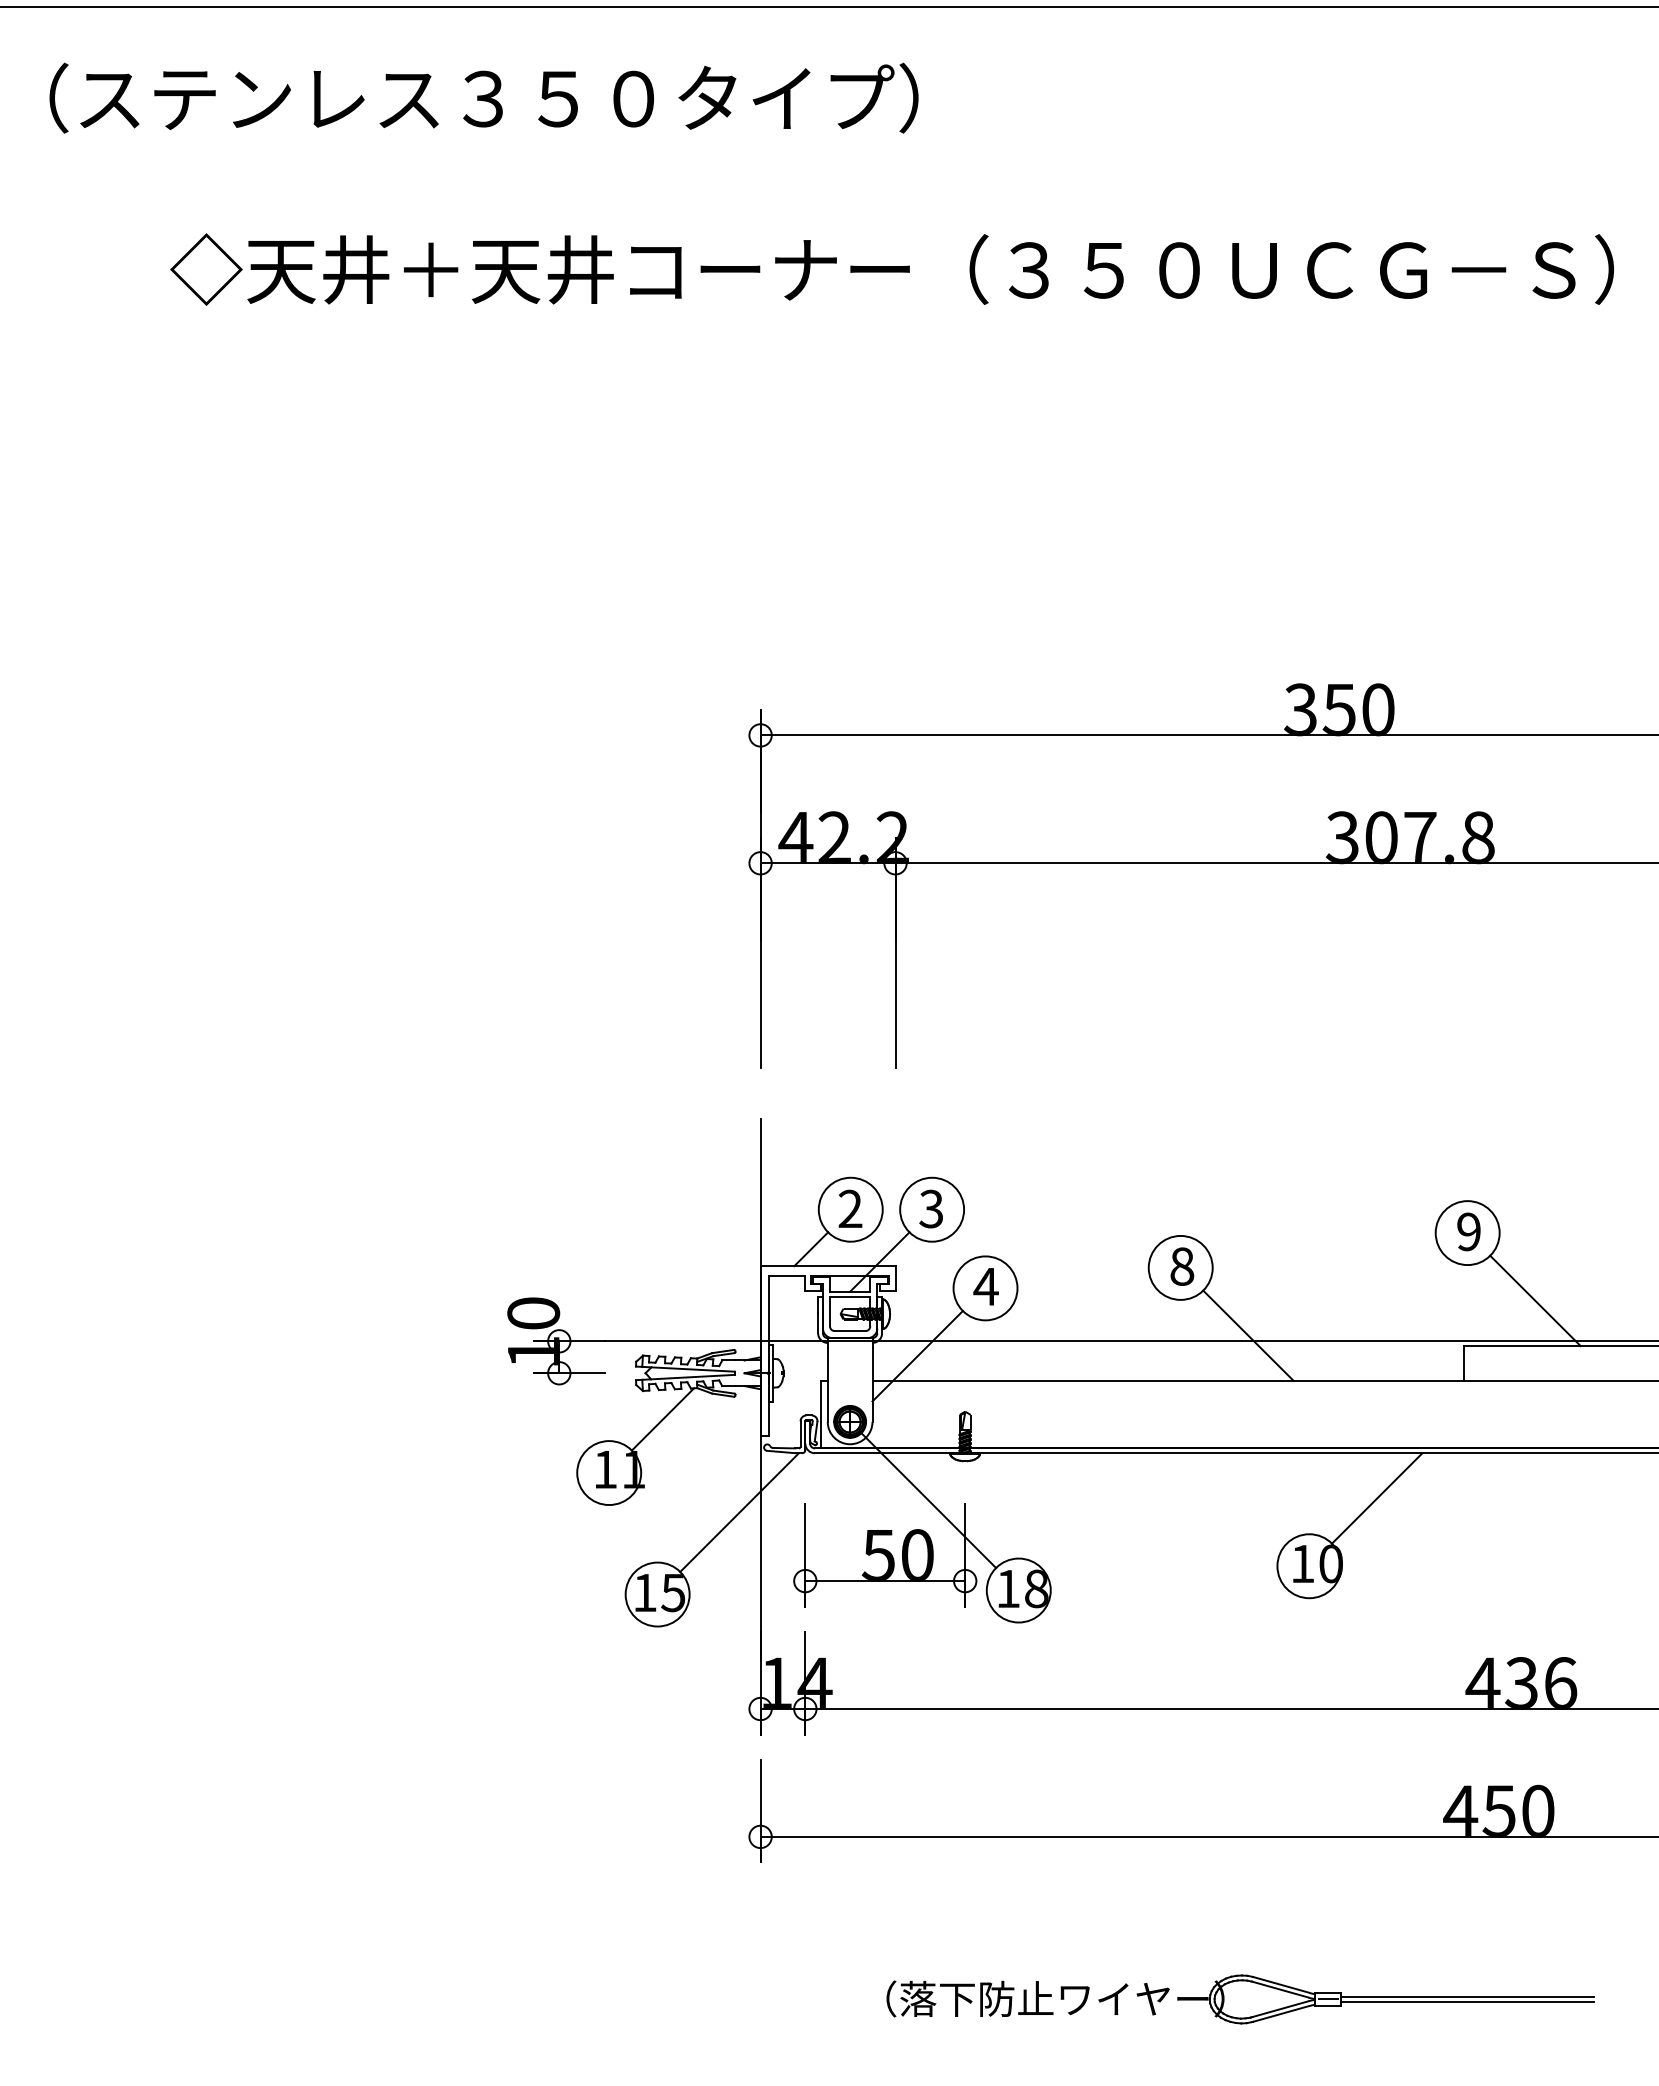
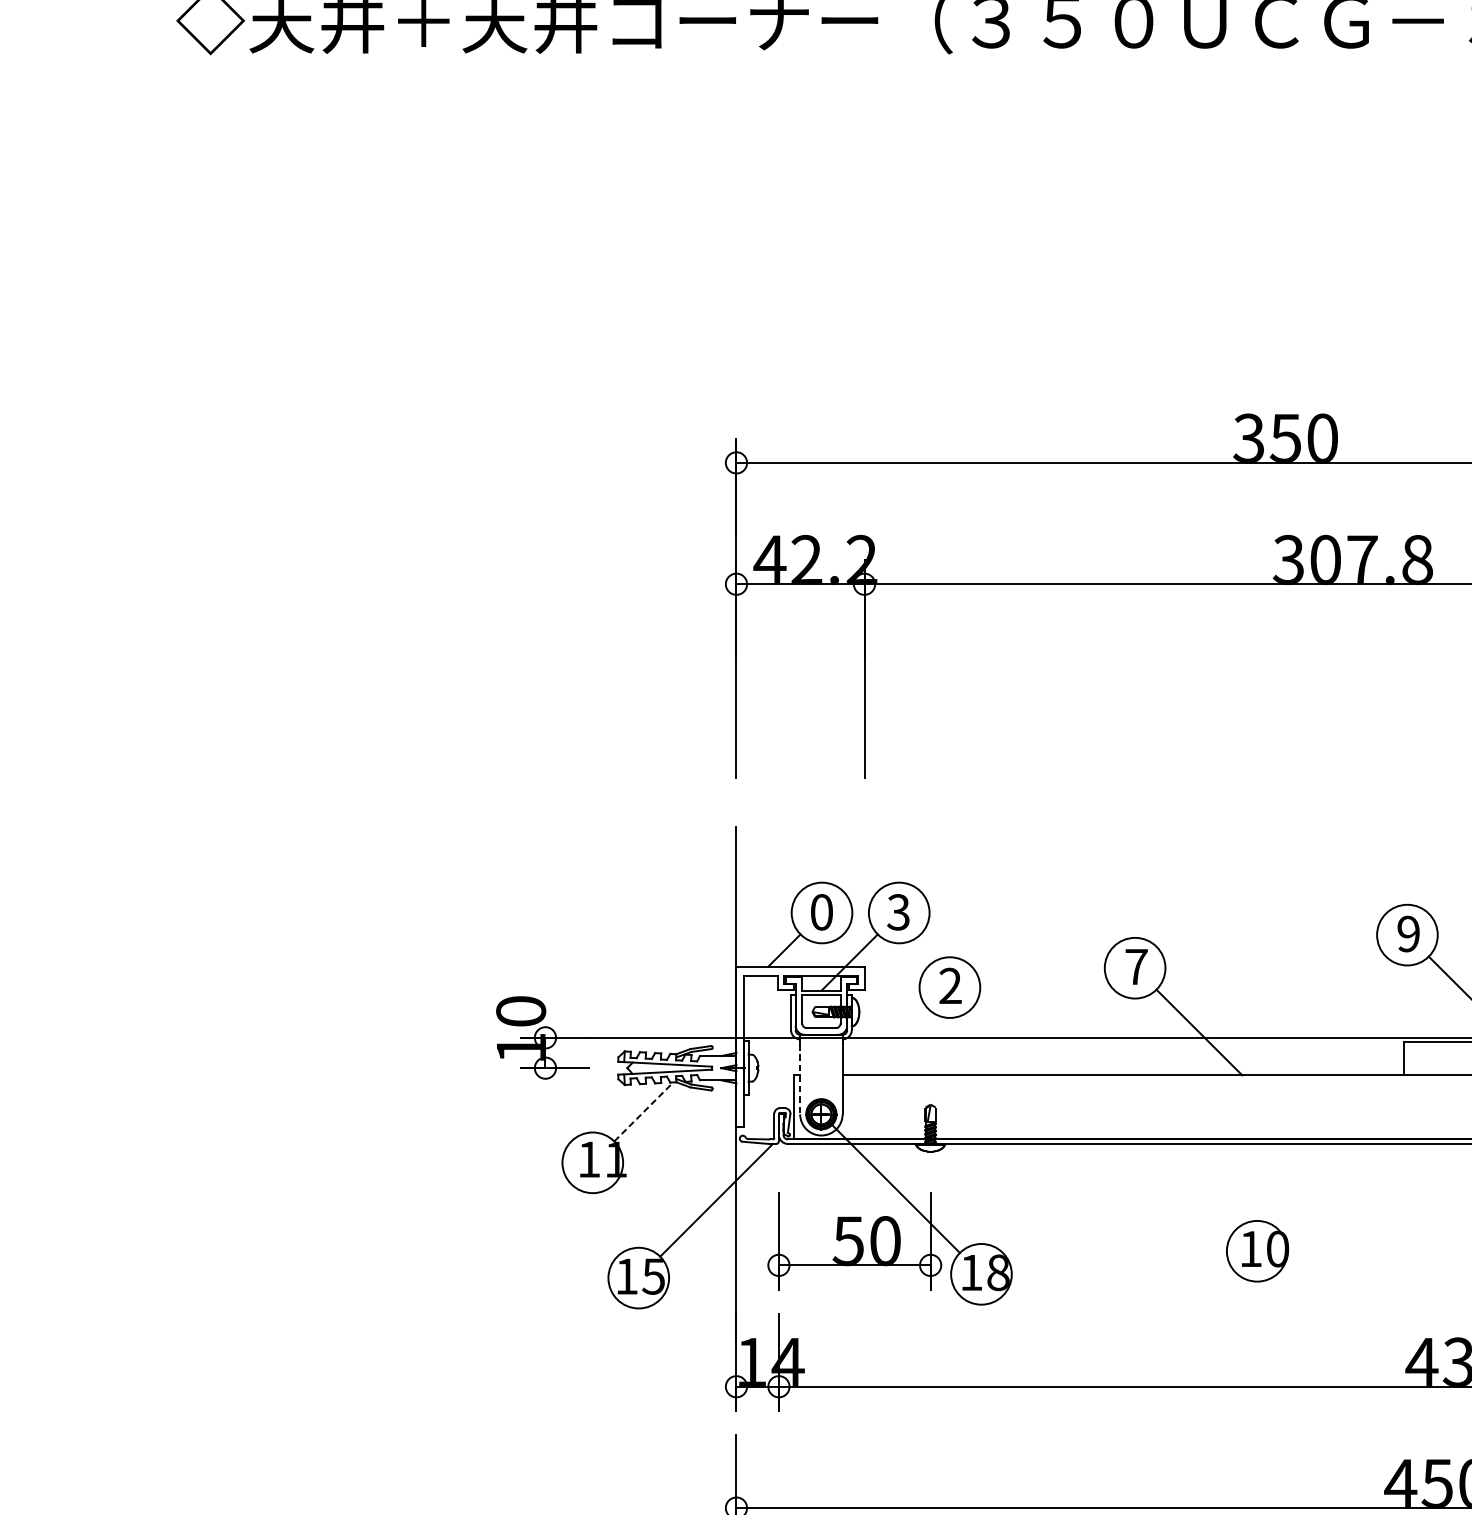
text: (850, 1208) -> (821, 911), 2 -> 0
text: (1182, 1266) -> (1136, 966), 8 -> 7
text: (985, 1286) -> (949, 985), 4 -> 2
line: (917, 1356) -> (885, 1052), removed
line: (827, 1385) -> (799, 1079), solid -> dashed
line: (663, 1419) -> (644, 1112), solid -> dashed
line: (1376, 1498) -> (1320, 1186), removed

